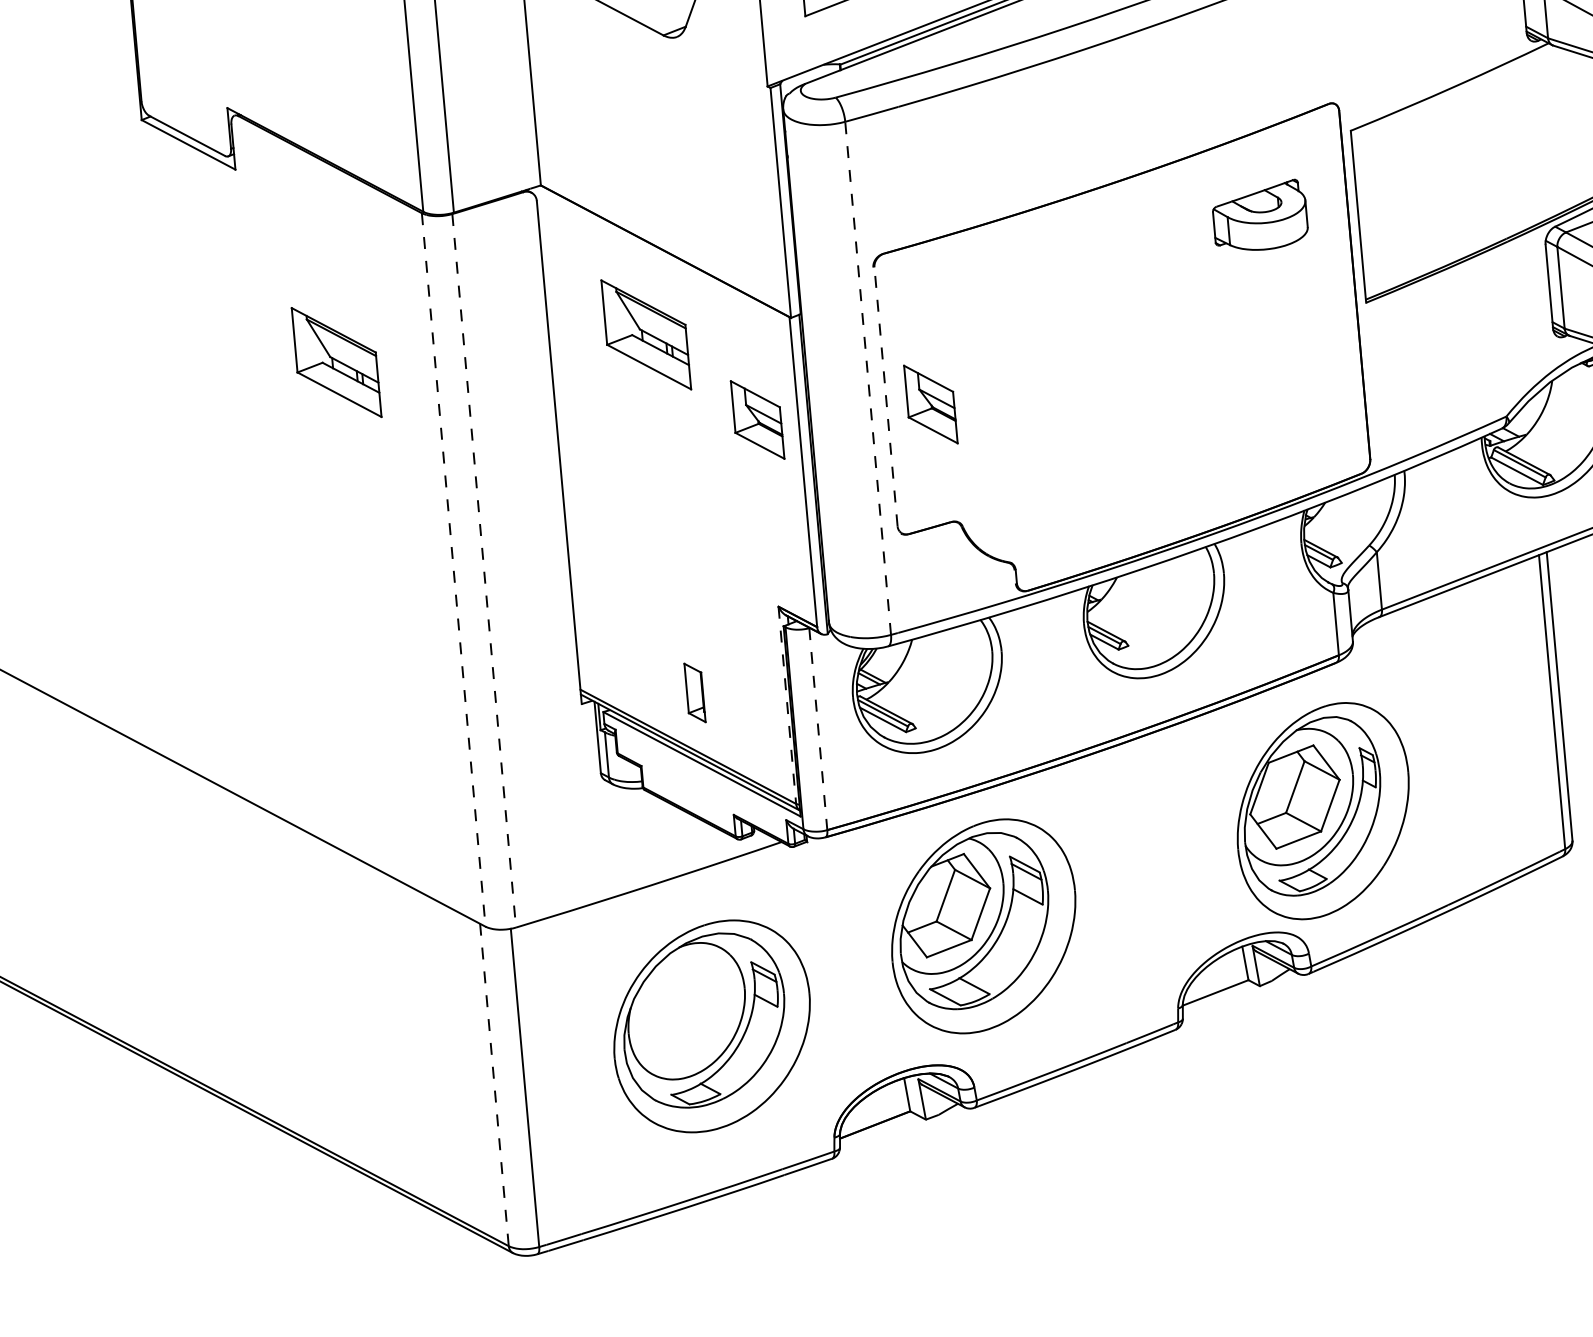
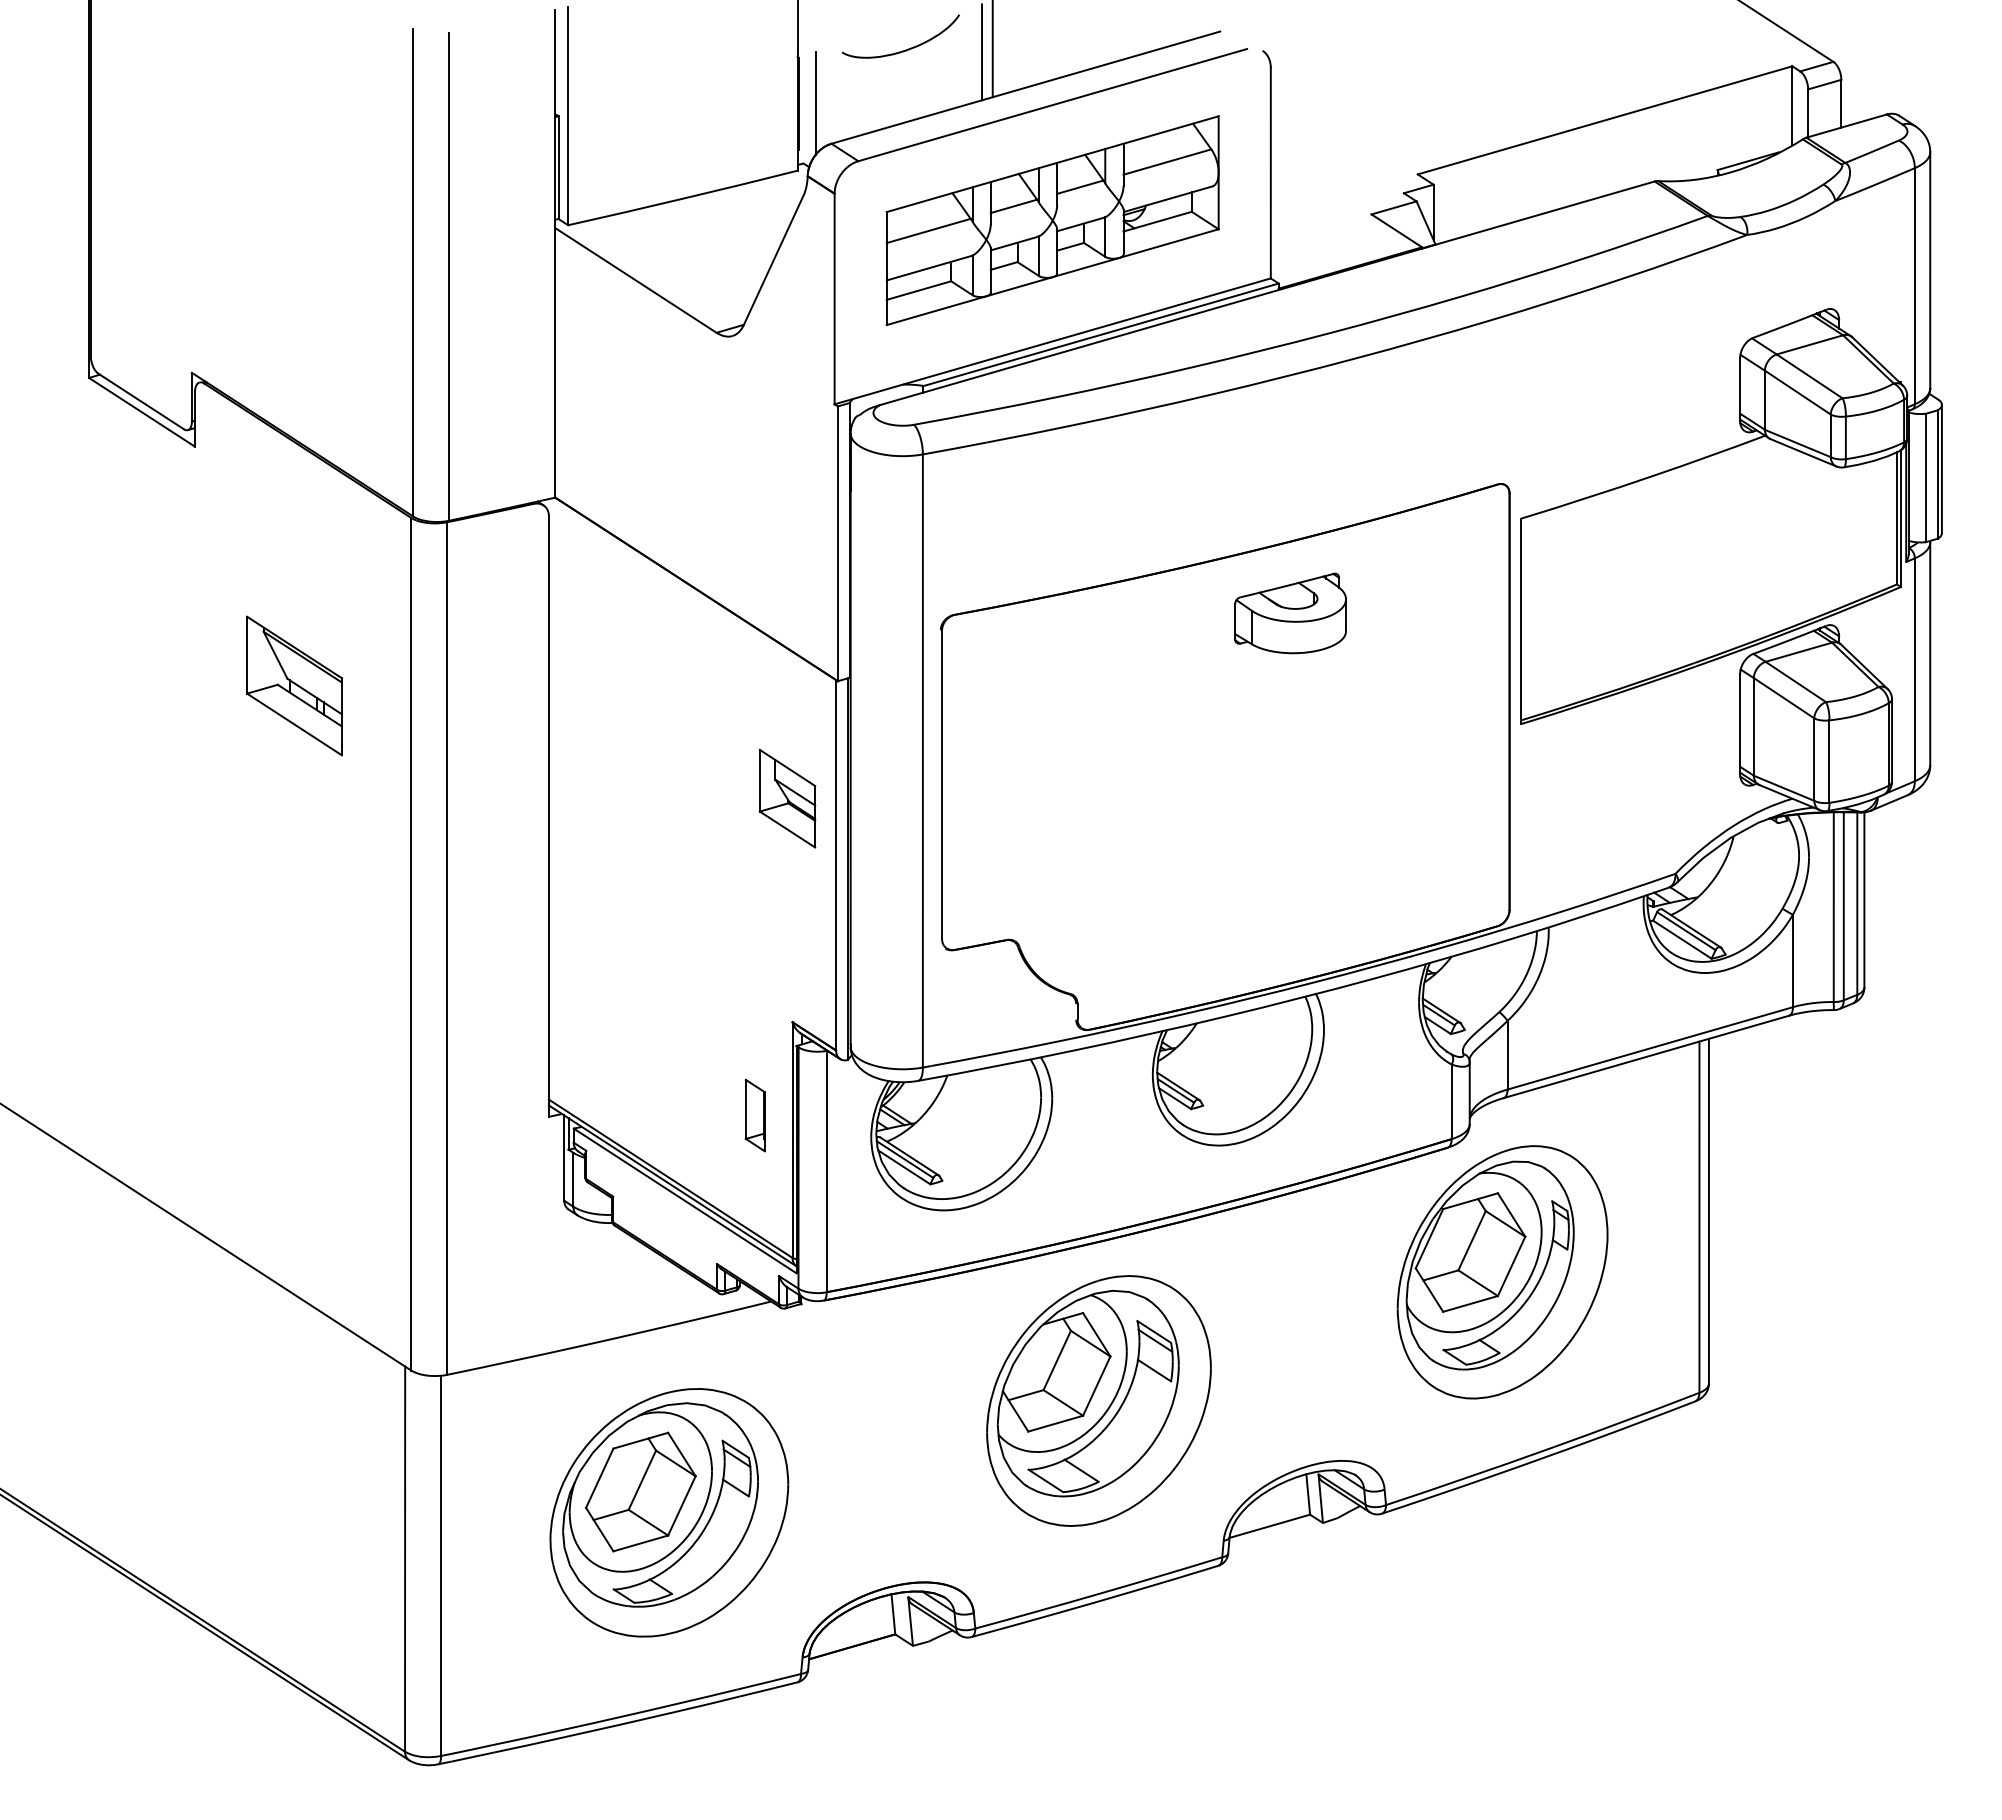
part: (1259, 216) -> (1290, 613), moved
part: (646, 334) -> (664, 685), removed
line: (867, 378) -> (922, 761), dashed -> solid
line: (886, 396) -> (942, 784), dashed -> solid
part: (930, 404) -> (994, 798), removed
line: (453, 570) -> (411, 944), dashed -> solid
line: (484, 571) -> (447, 949), dashed -> solid
part: (694, 692) -> (754, 1115), moved
line: (787, 705) -> (792, 1140), dashed -> solid
line: (818, 729) -> (826, 1171), dashed -> solid
part: (1323, 811) -> (1502, 1272), moved
part: (983, 926) -> (1098, 1400), moved
part: (686, 1010) -> (640, 1491), added
line: (494, 1085) -> (405, 1559), dashed -> solid

